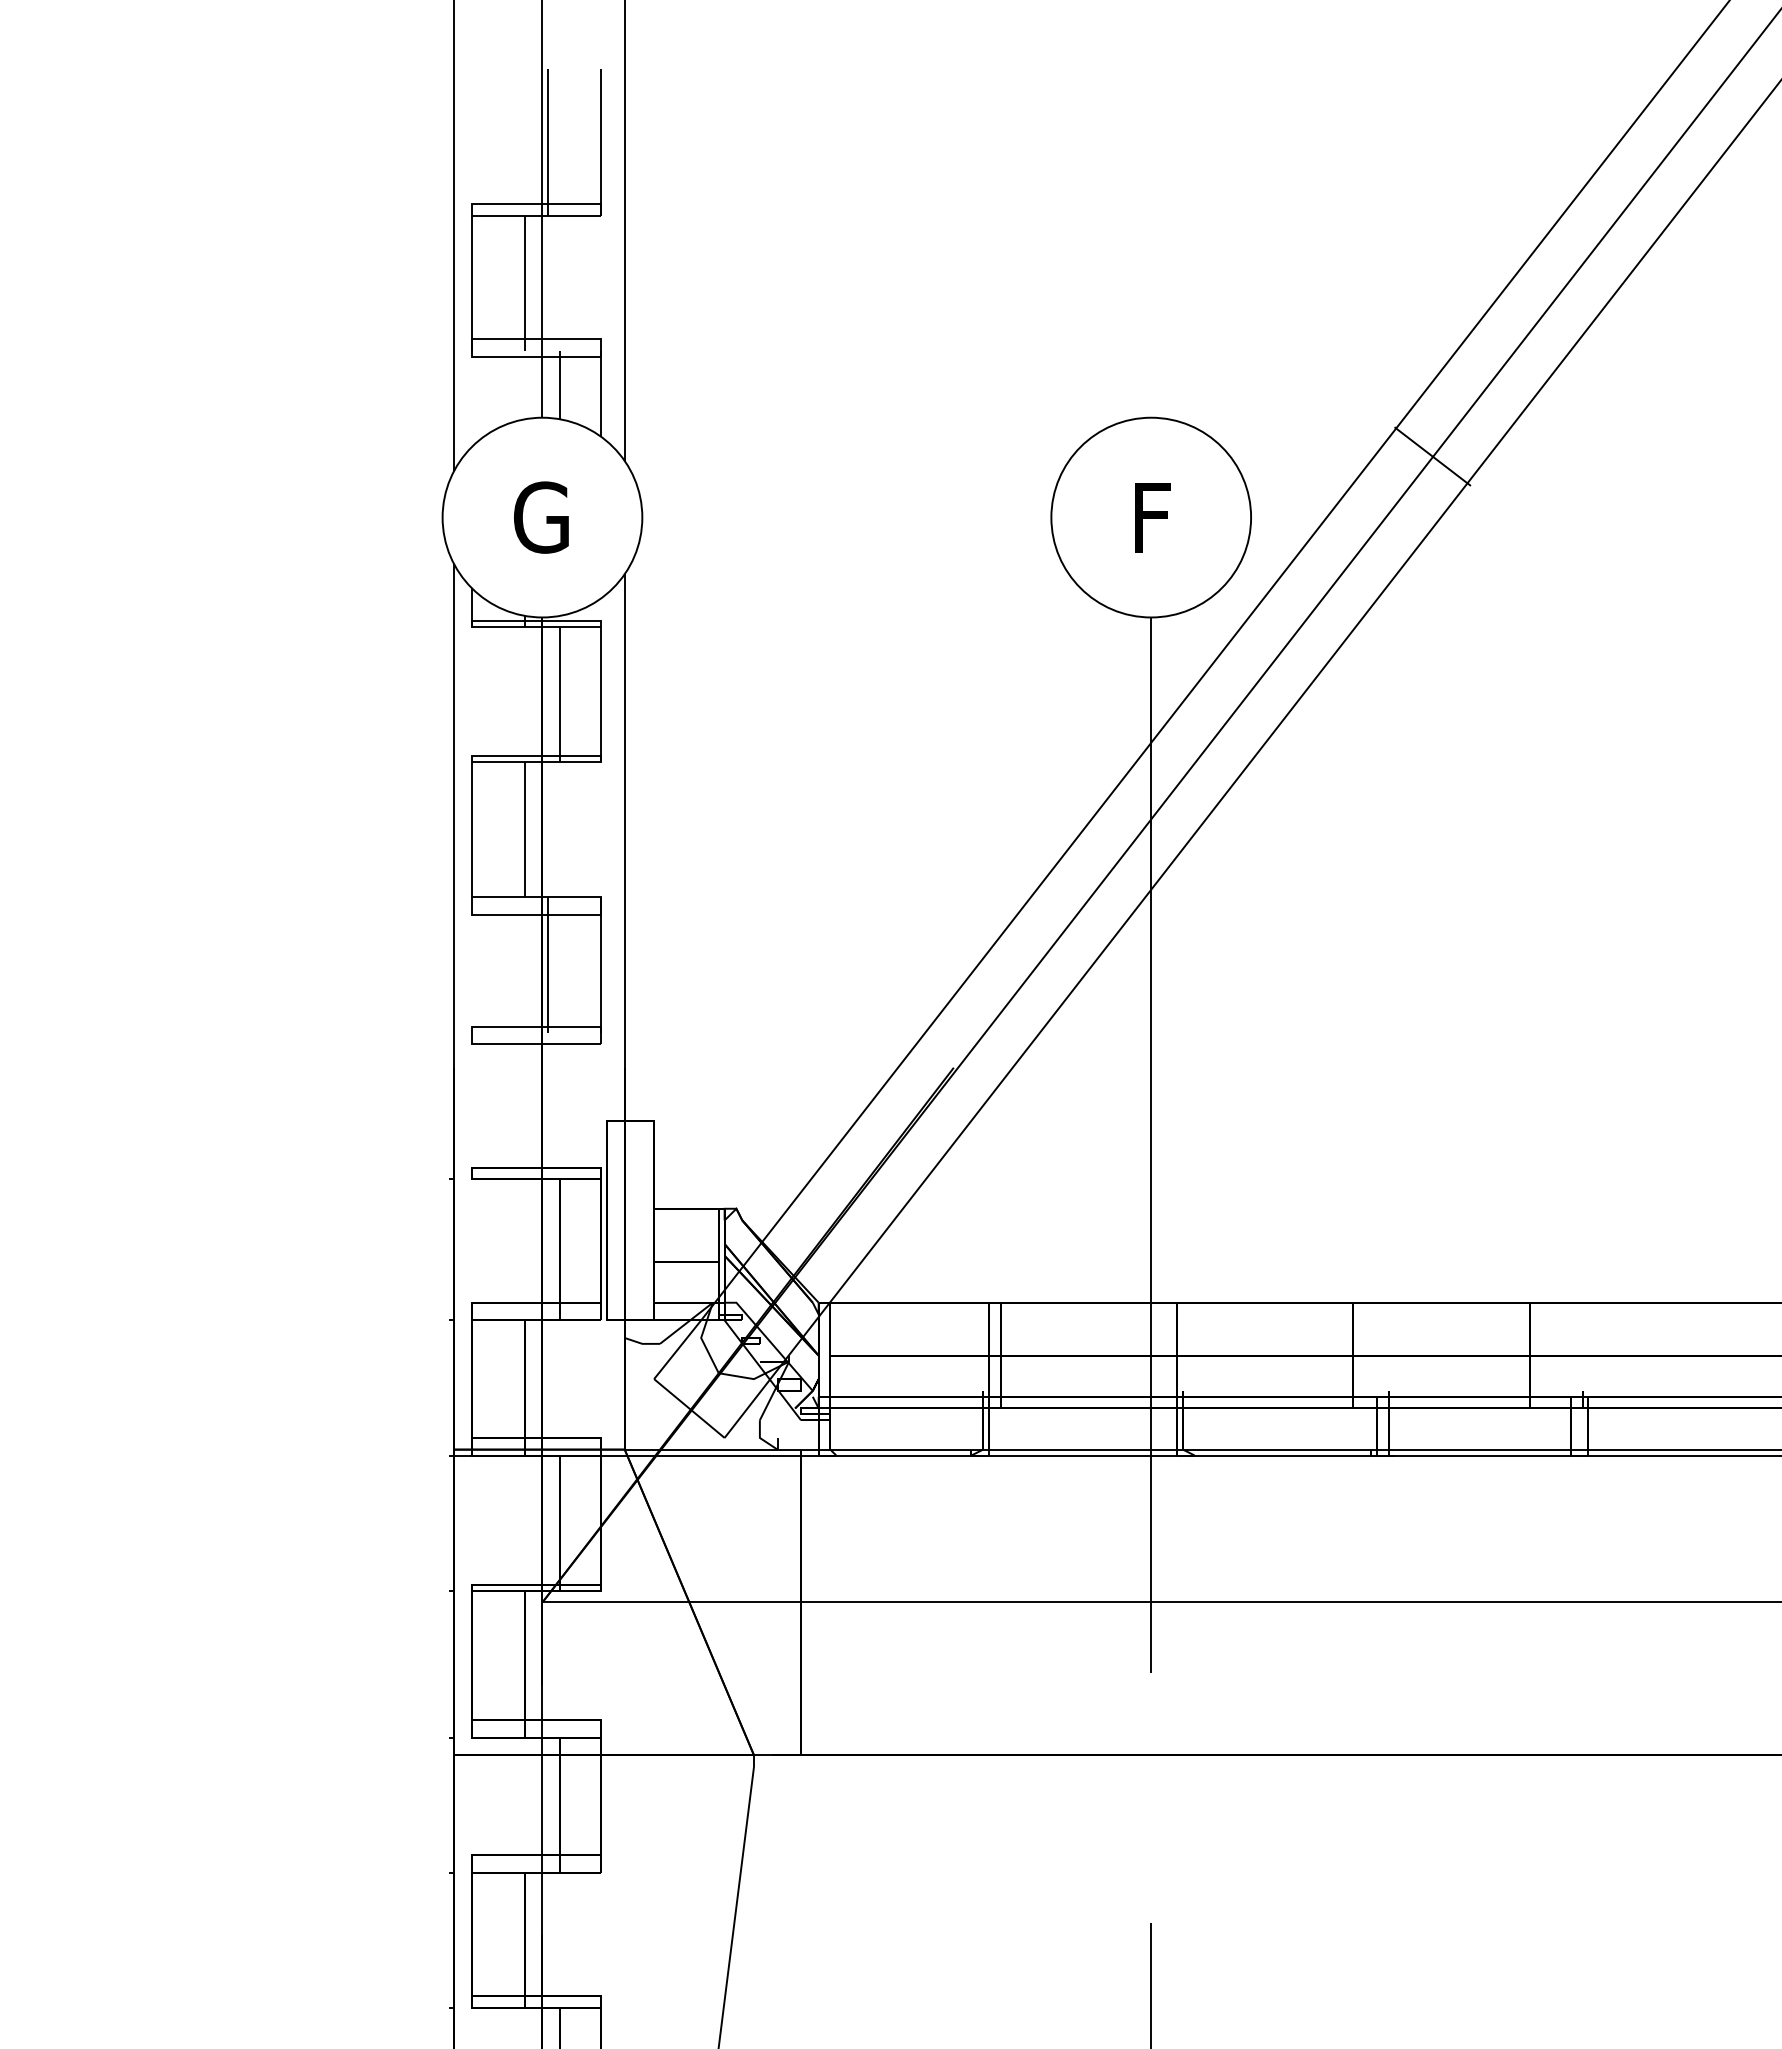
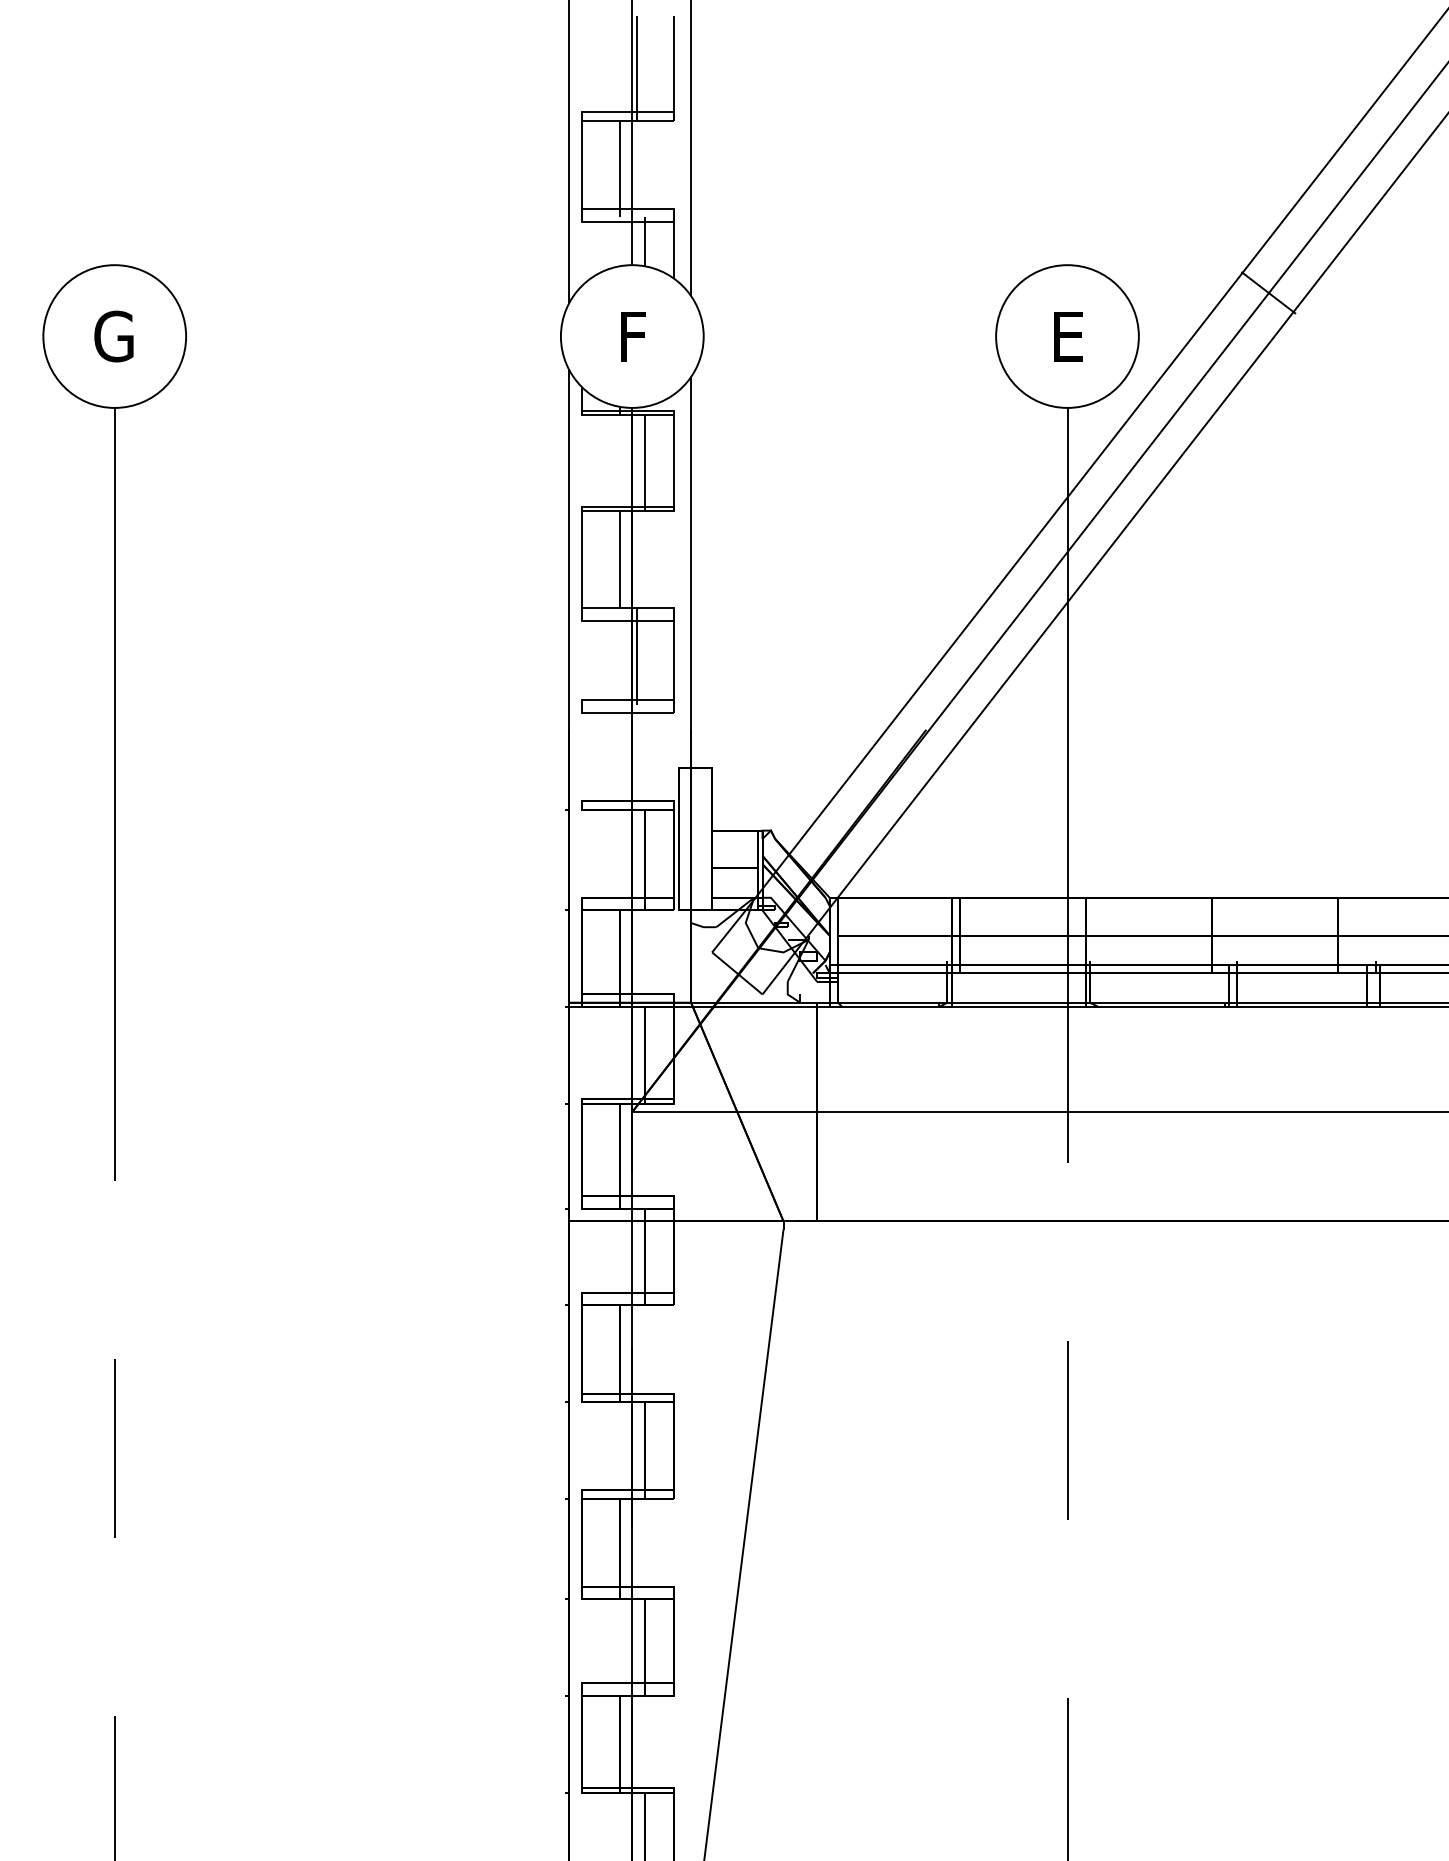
text: (541, 517) -> (631, 336), G -> F
text: (1152, 517) -> (1068, 336), F -> E

